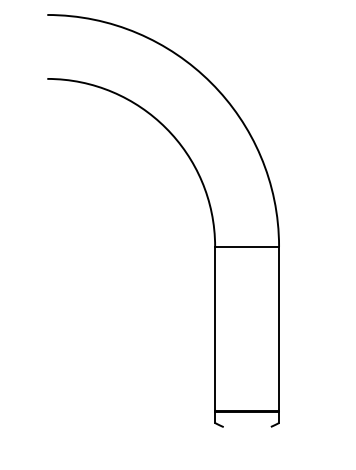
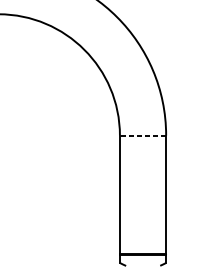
line: (247, 246) -> (143, 135), solid -> dashed

